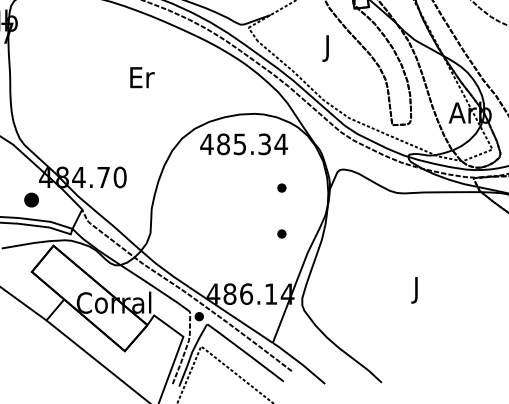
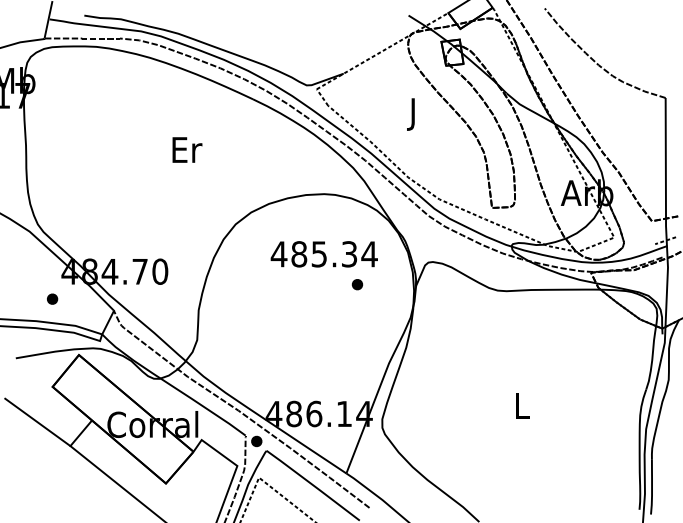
text: (243, 144) -> (323, 254), moved
part: (31, 199) -> (52, 298), size x0.62
part: (281, 233) -> (357, 340), removed
text: (417, 290) -> (522, 409), J -> L

